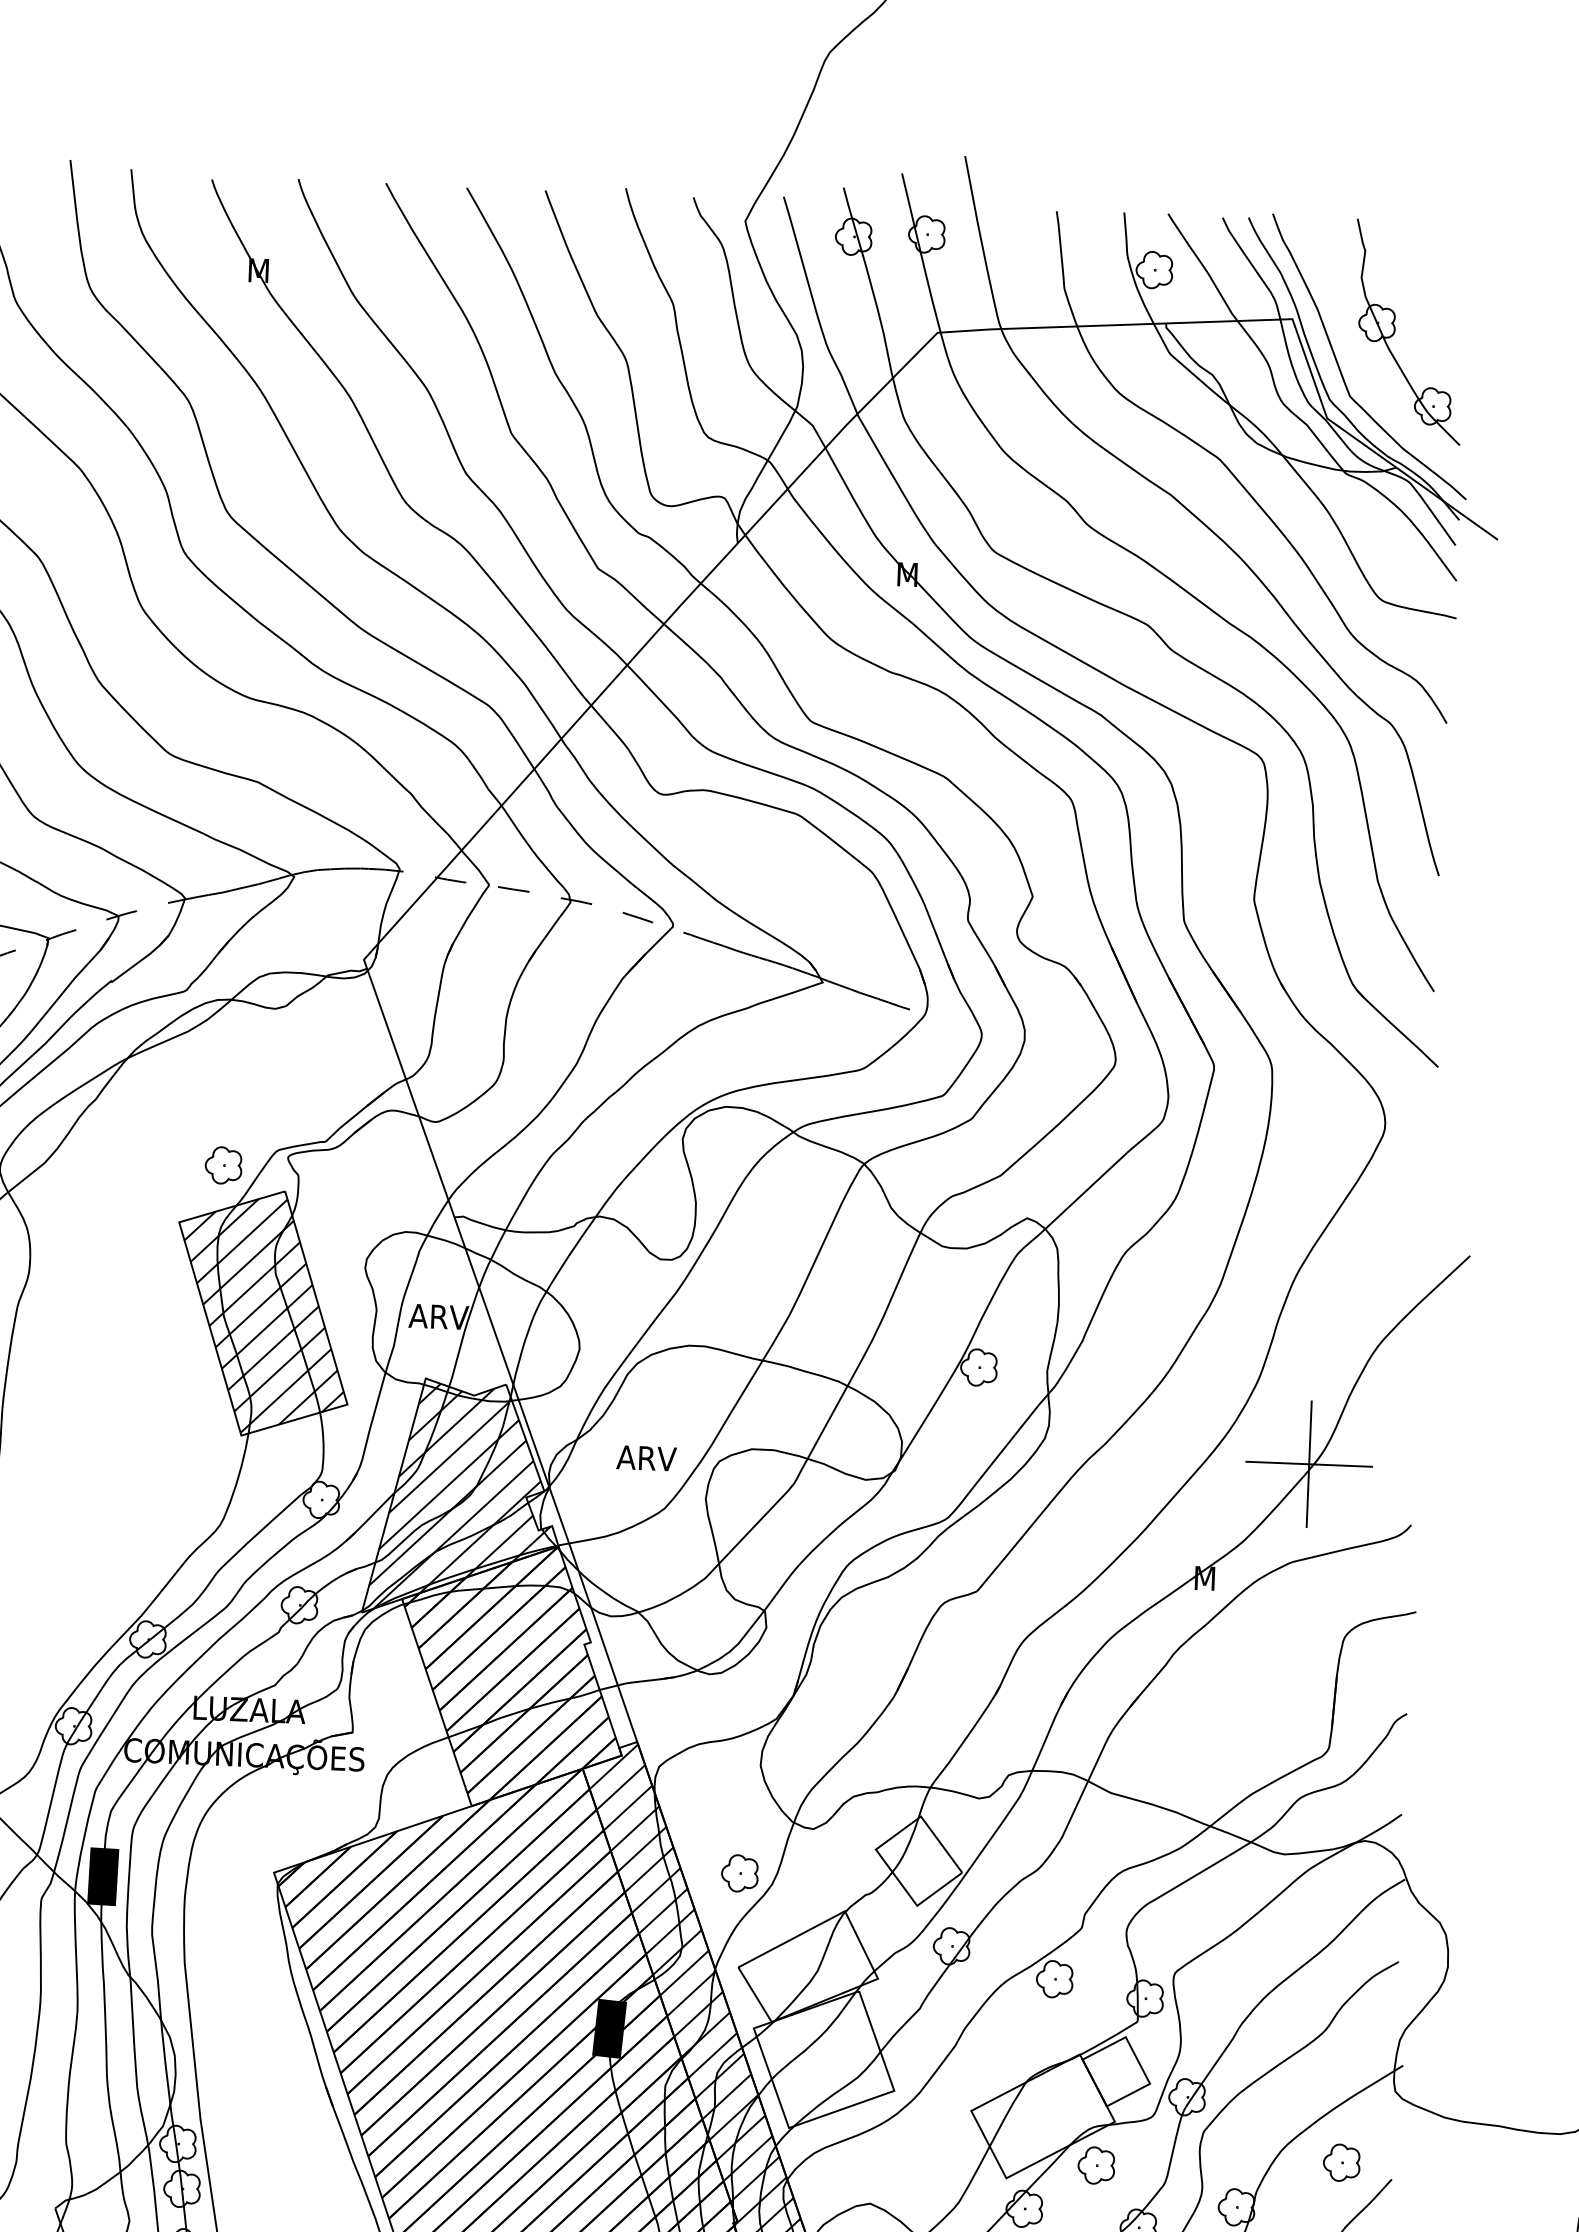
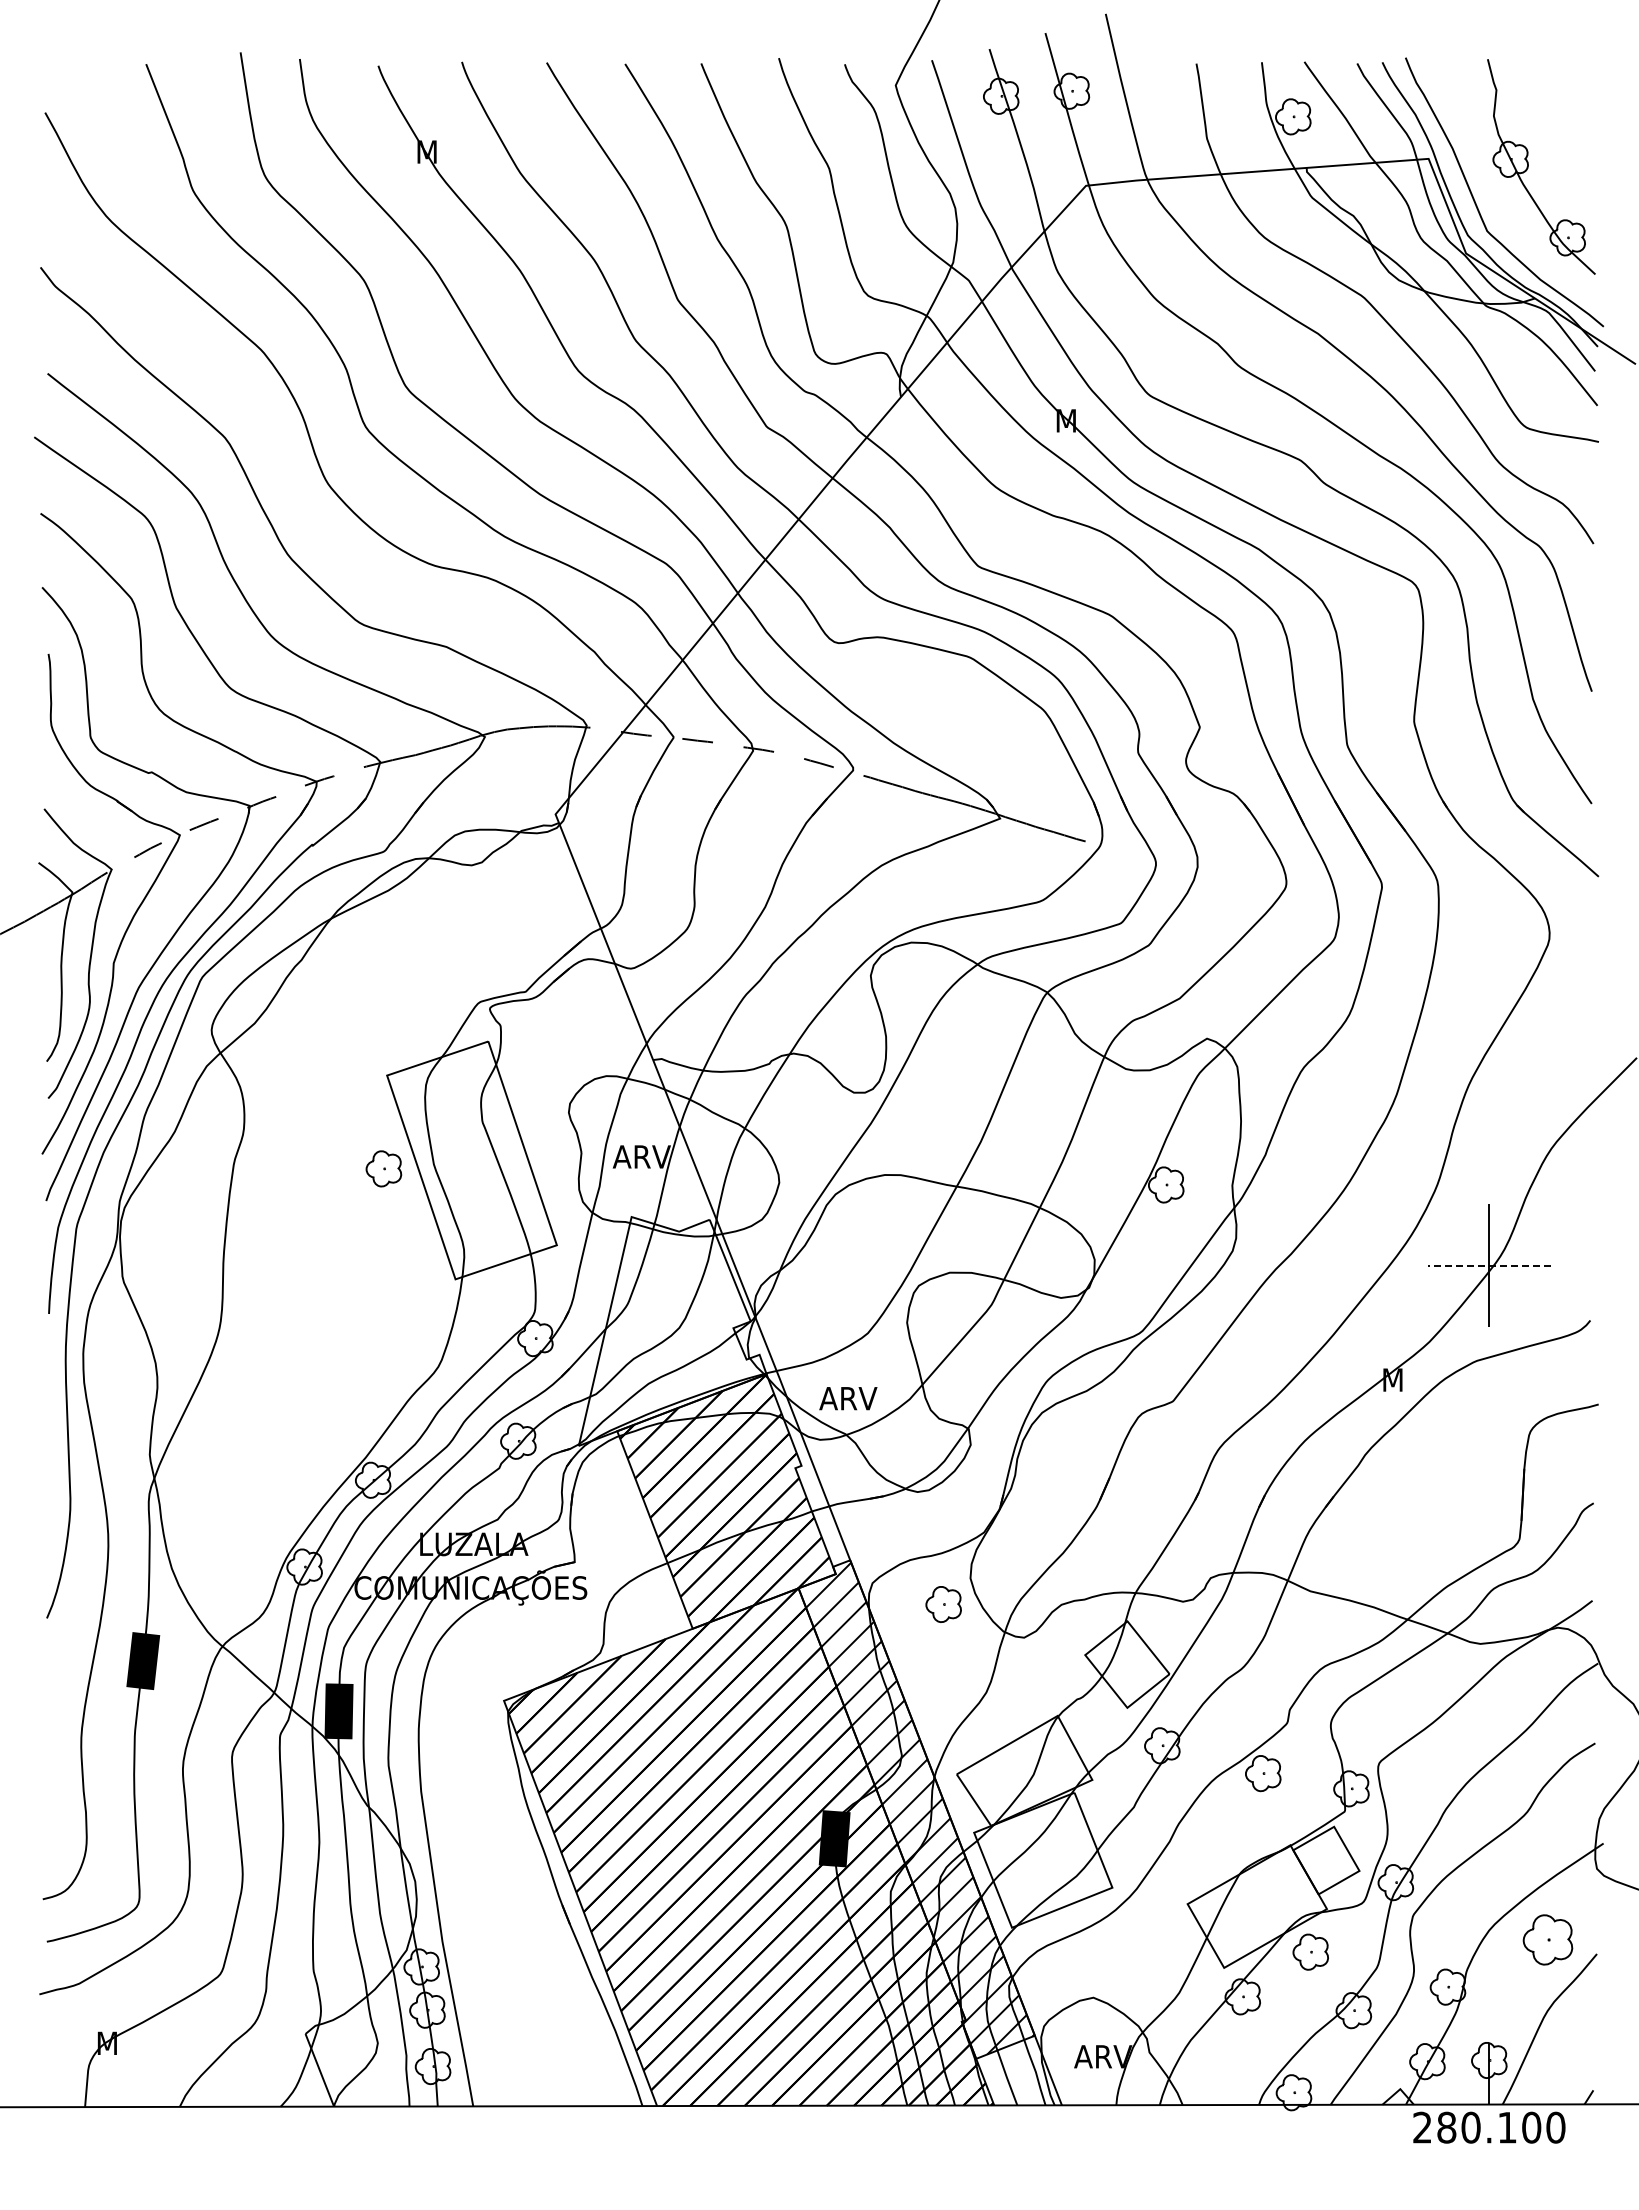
part: (223, 1165) -> (383, 1168), moved
hatch: (263, 1315) -> (472, 1162), removed
text: (646, 1458) -> (848, 1398), moved
line: (1309, 1464) -> (1489, 1265), solid -> dashed
hatch: (462, 1498) -> (671, 1331), removed
part: (739, 1873) -> (943, 1604), moved
part: (1341, 2162) -> (1547, 1939), size x1.4

